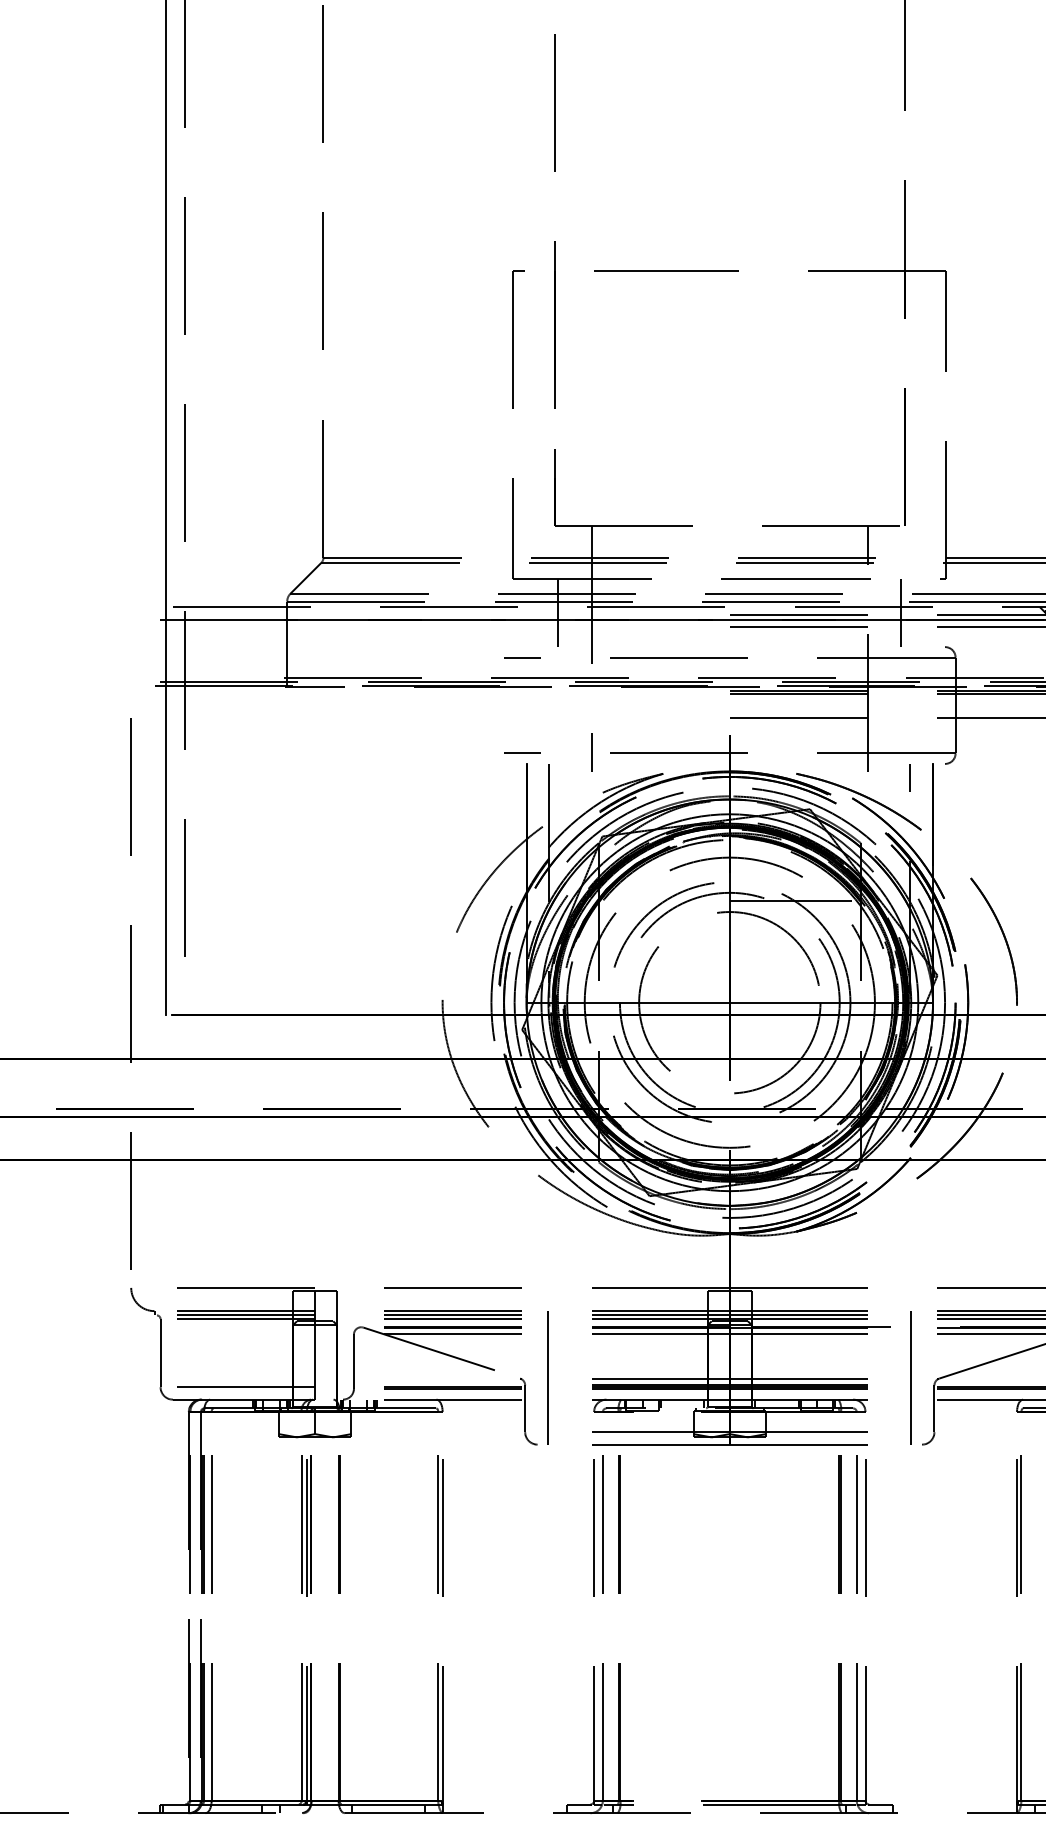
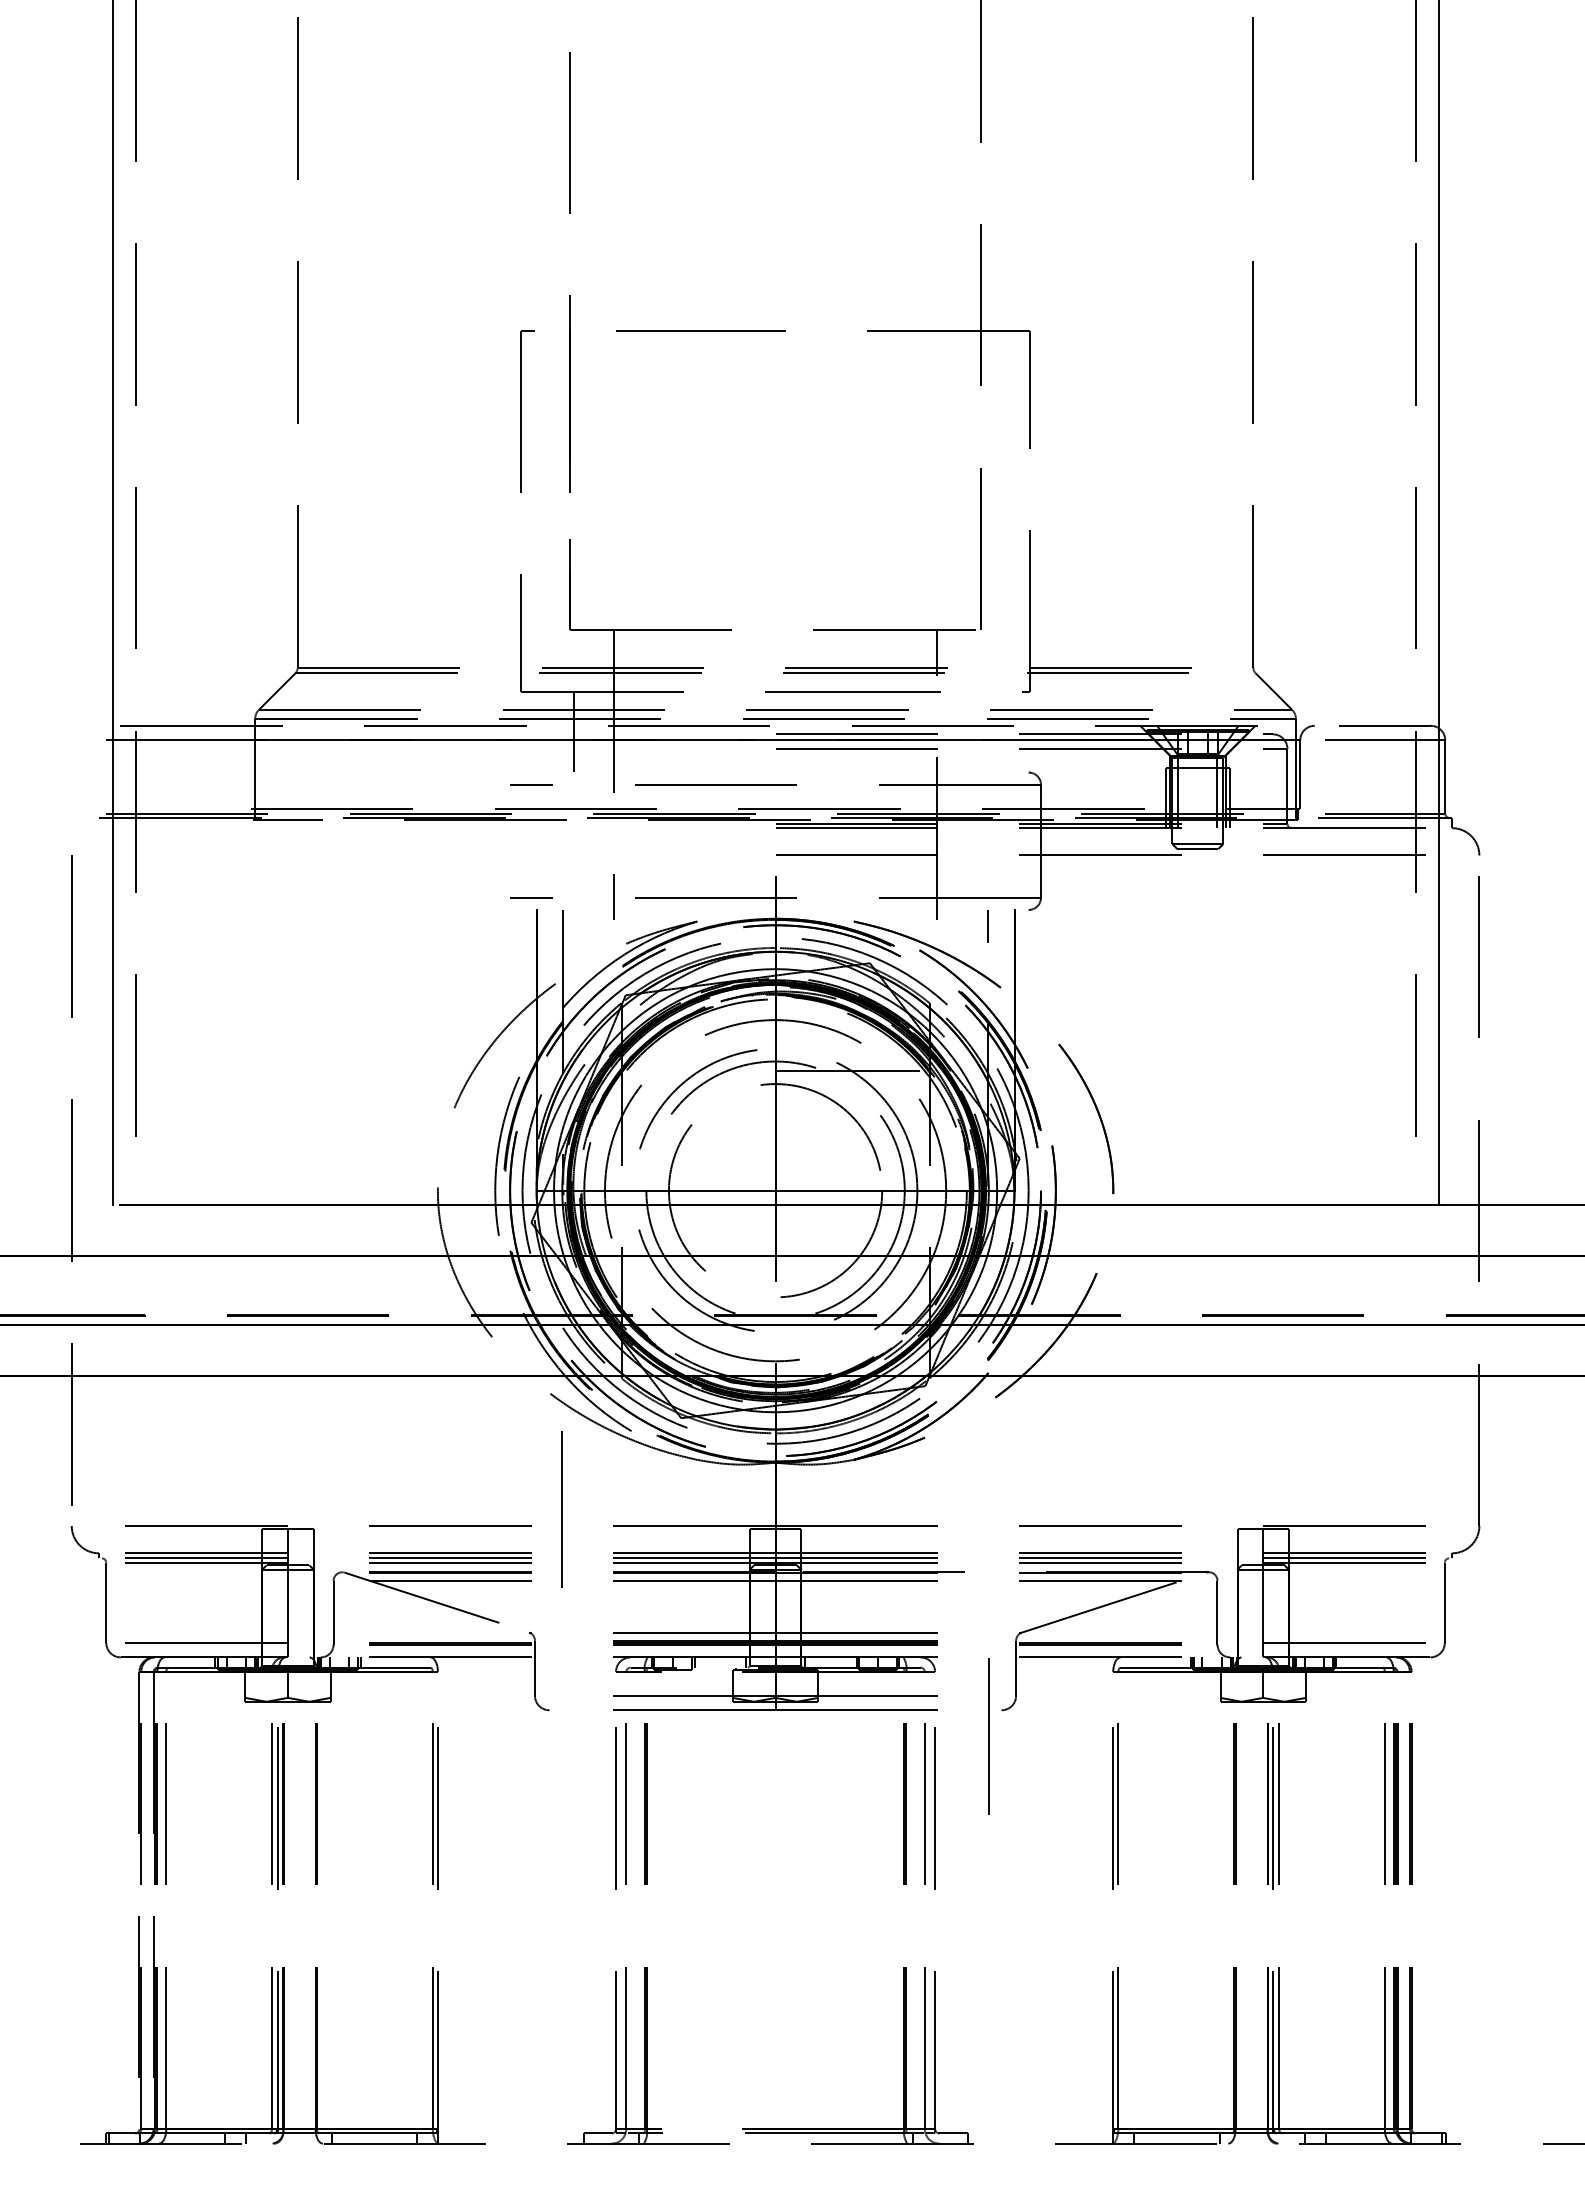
line: (901, 613) -> (977, 732), removed
line: (547, 1377) -> (561, 1509), moved
line: (910, 1377) -> (988, 1736), moved

